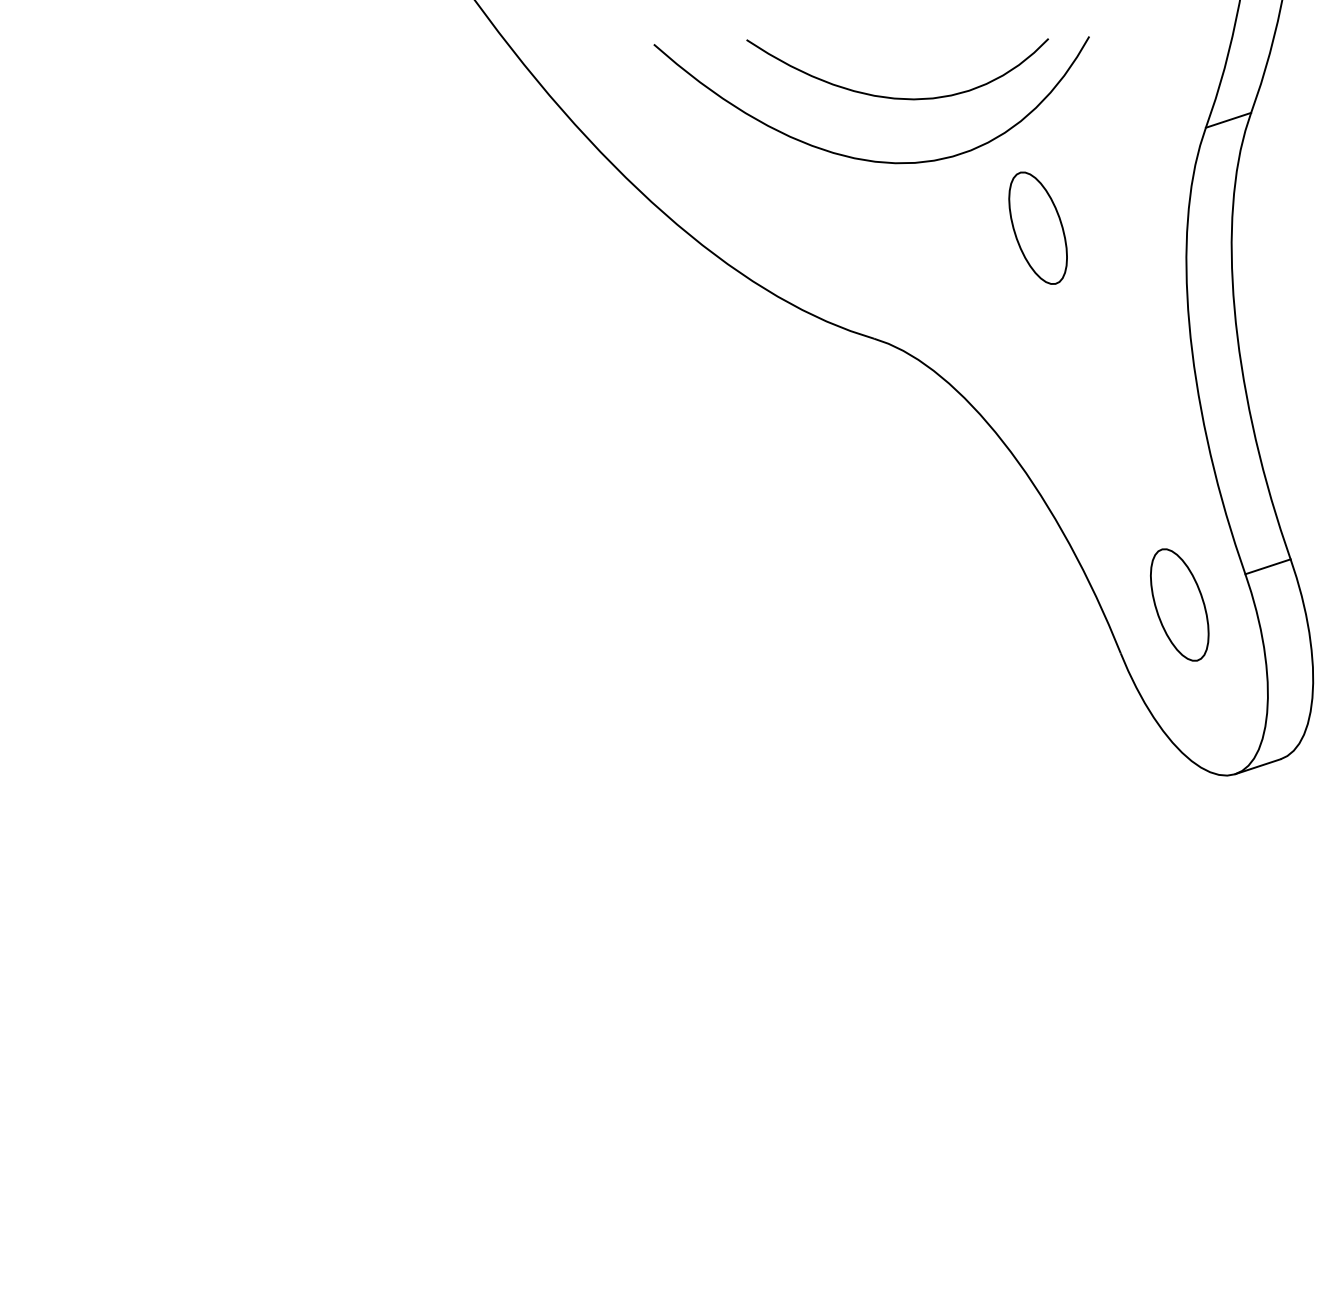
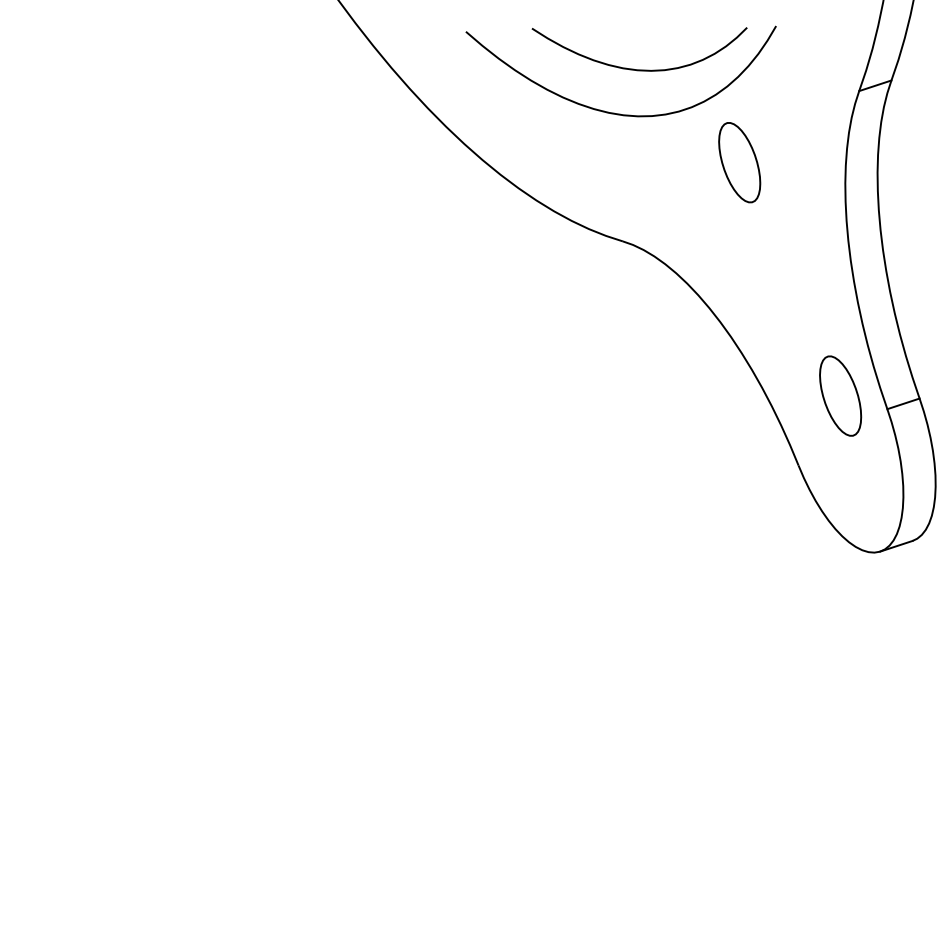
part: (1179, 604) -> (840, 395), moved

